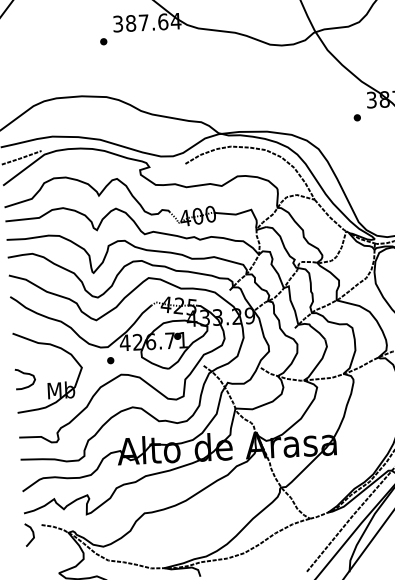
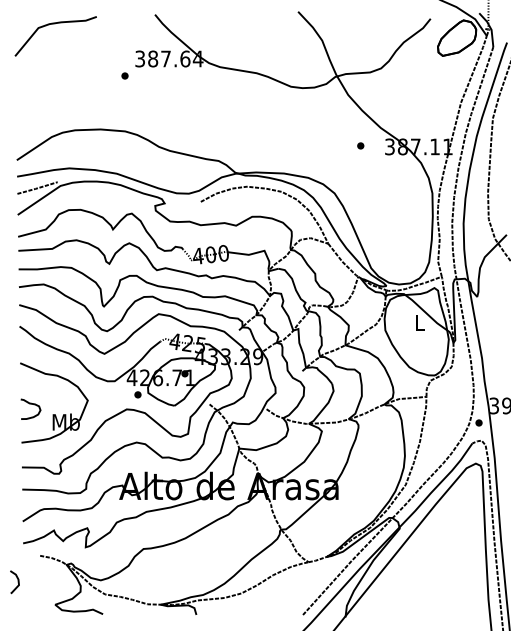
part: (357, 117) -> (360, 145), moved
part: (110, 360) -> (137, 394), moved
curve: (32, 535) -> (17, 582), moved

